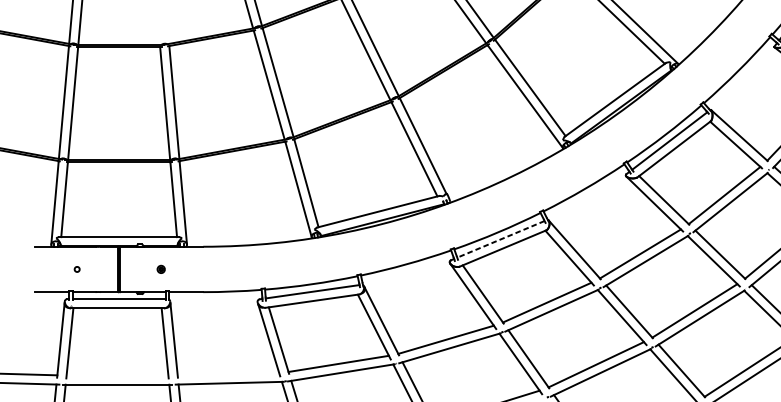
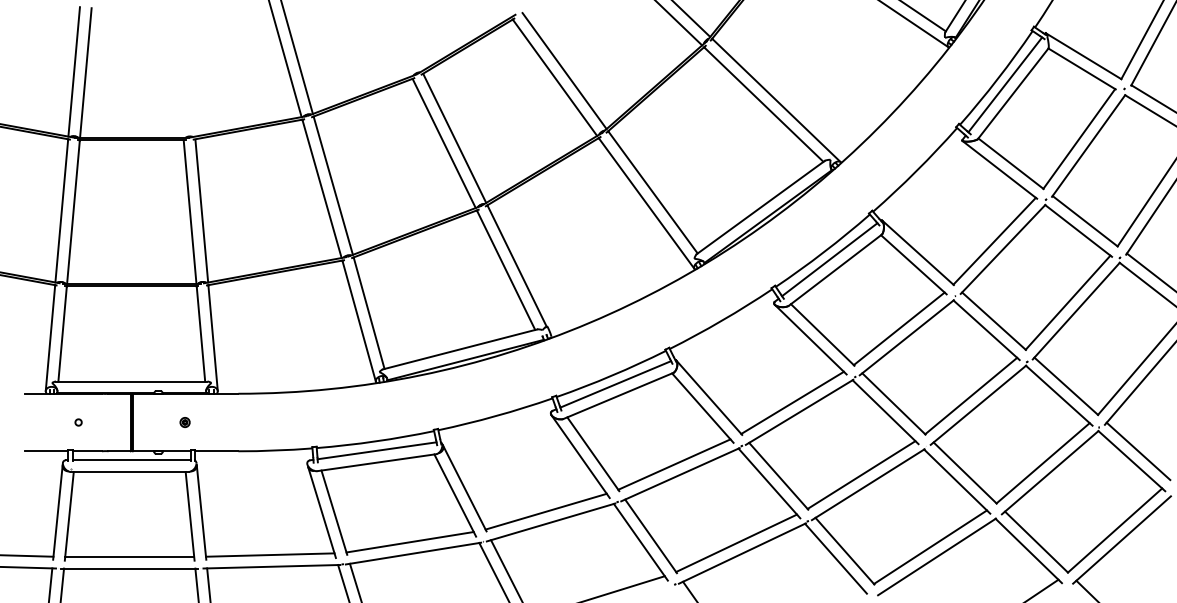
line: (500, 239) -> (615, 384), dashed -> solid
line: (227, 373) -> (269, 554), added
line: (117, 375) -> (129, 556), added

